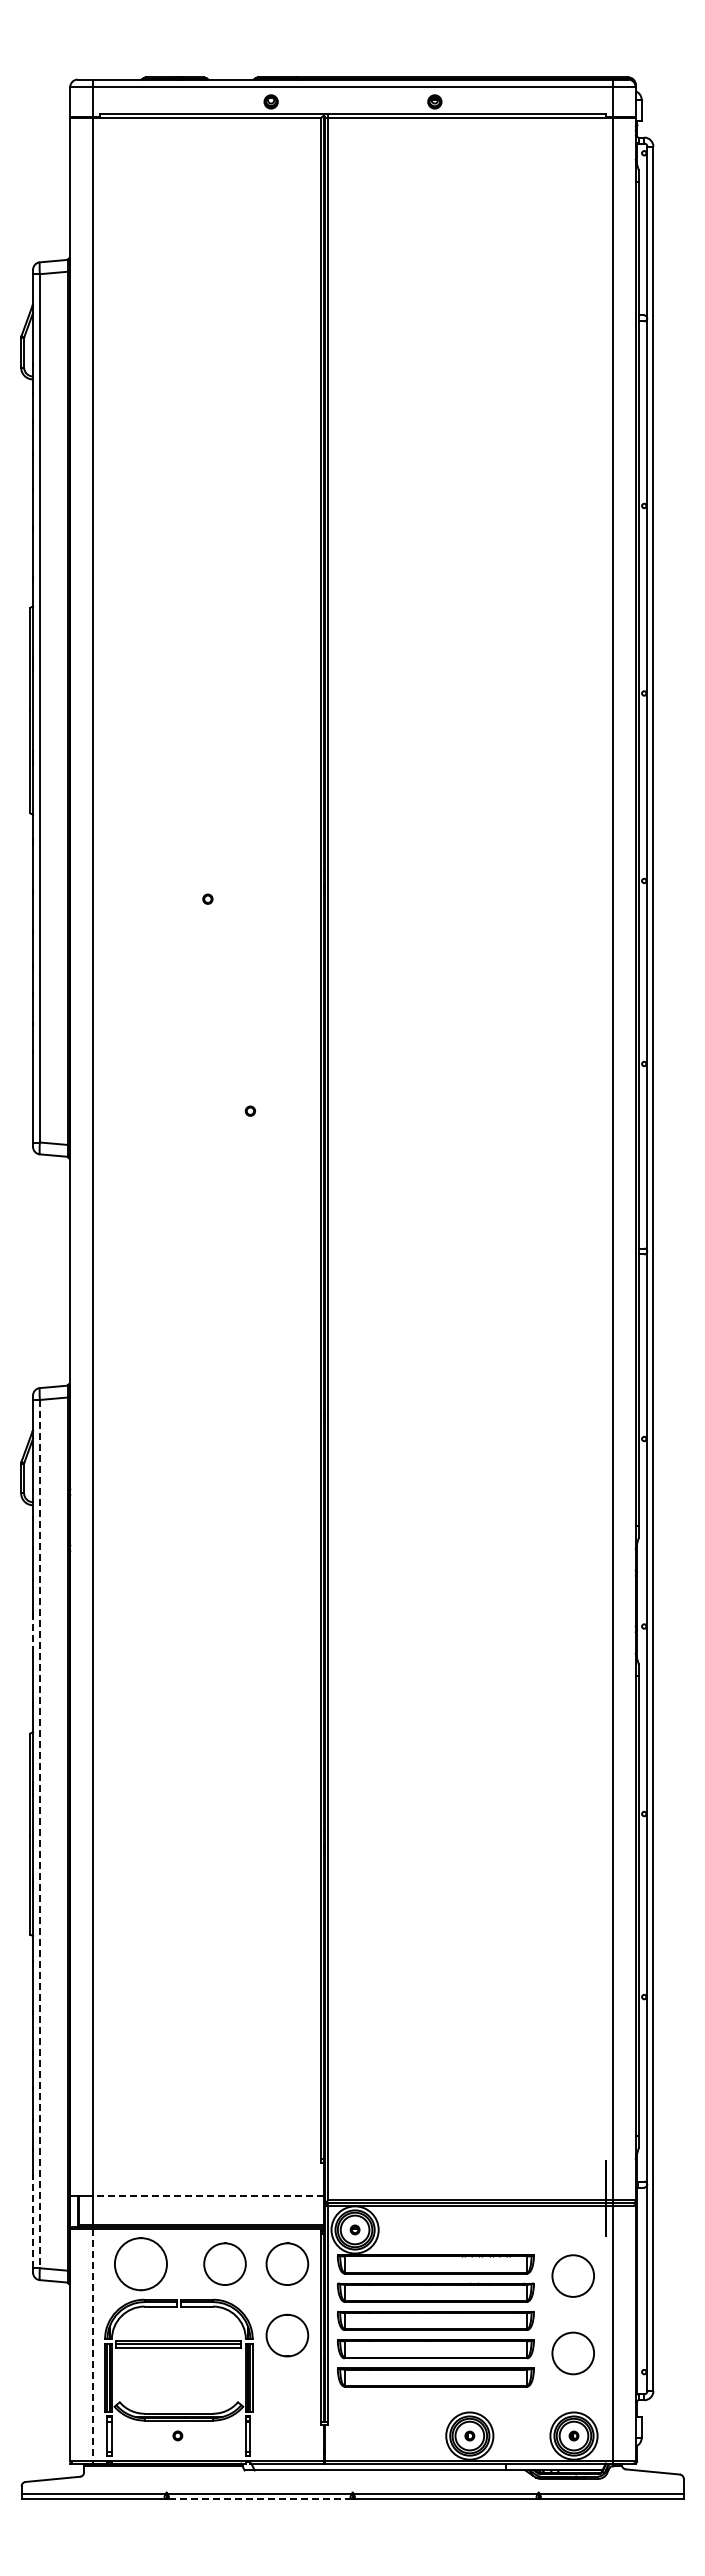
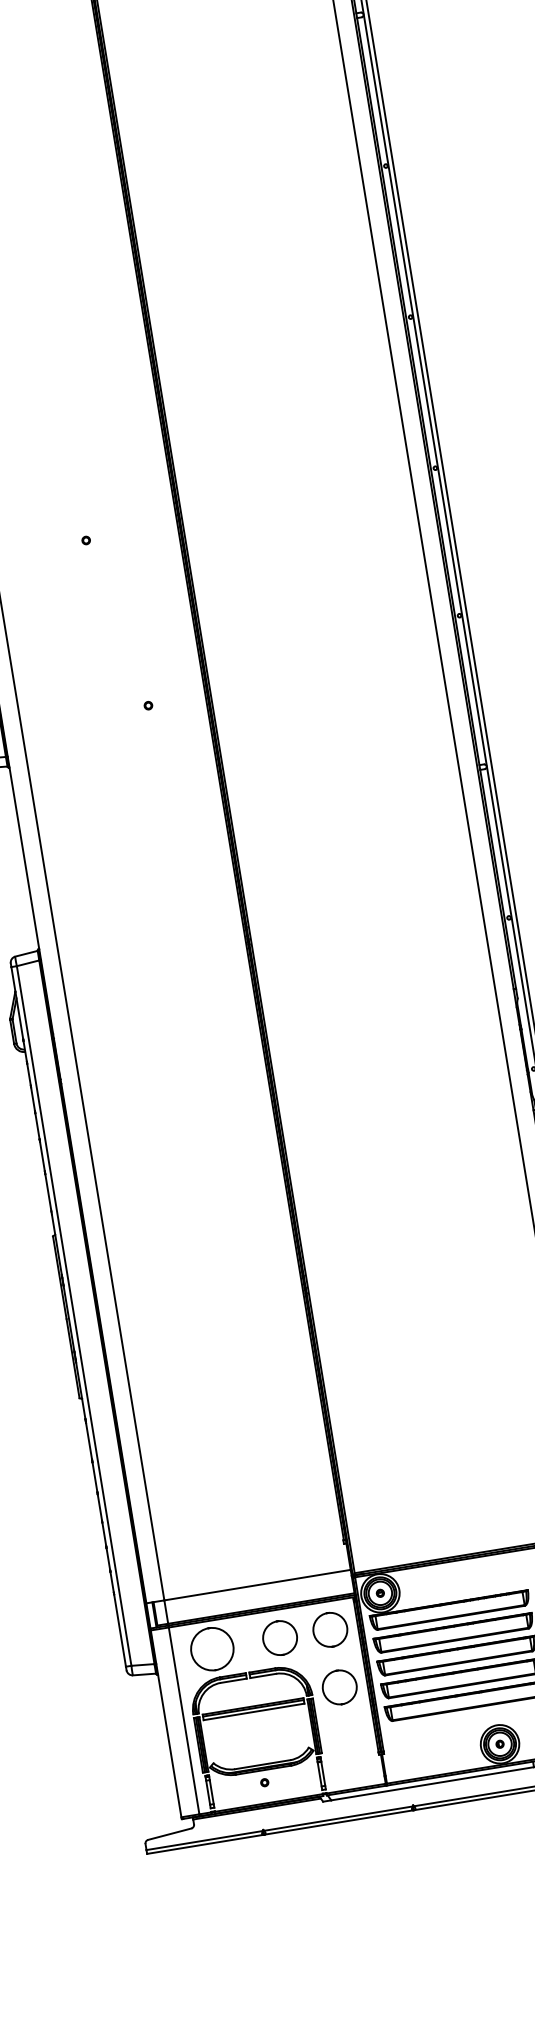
line: (33, 1634) -> (42, 1155), dashed -> solid
line: (39, 1834) -> (73, 1316), dashed -> solid
line: (208, 2195) -> (257, 1584), dashed -> solid
line: (33, 2223) -> (120, 1630), dashed -> solid
line: (92, 2345) -> (184, 1721), dashed -> solid
line: (259, 2498) -> (338, 1822), dashed -> solid

